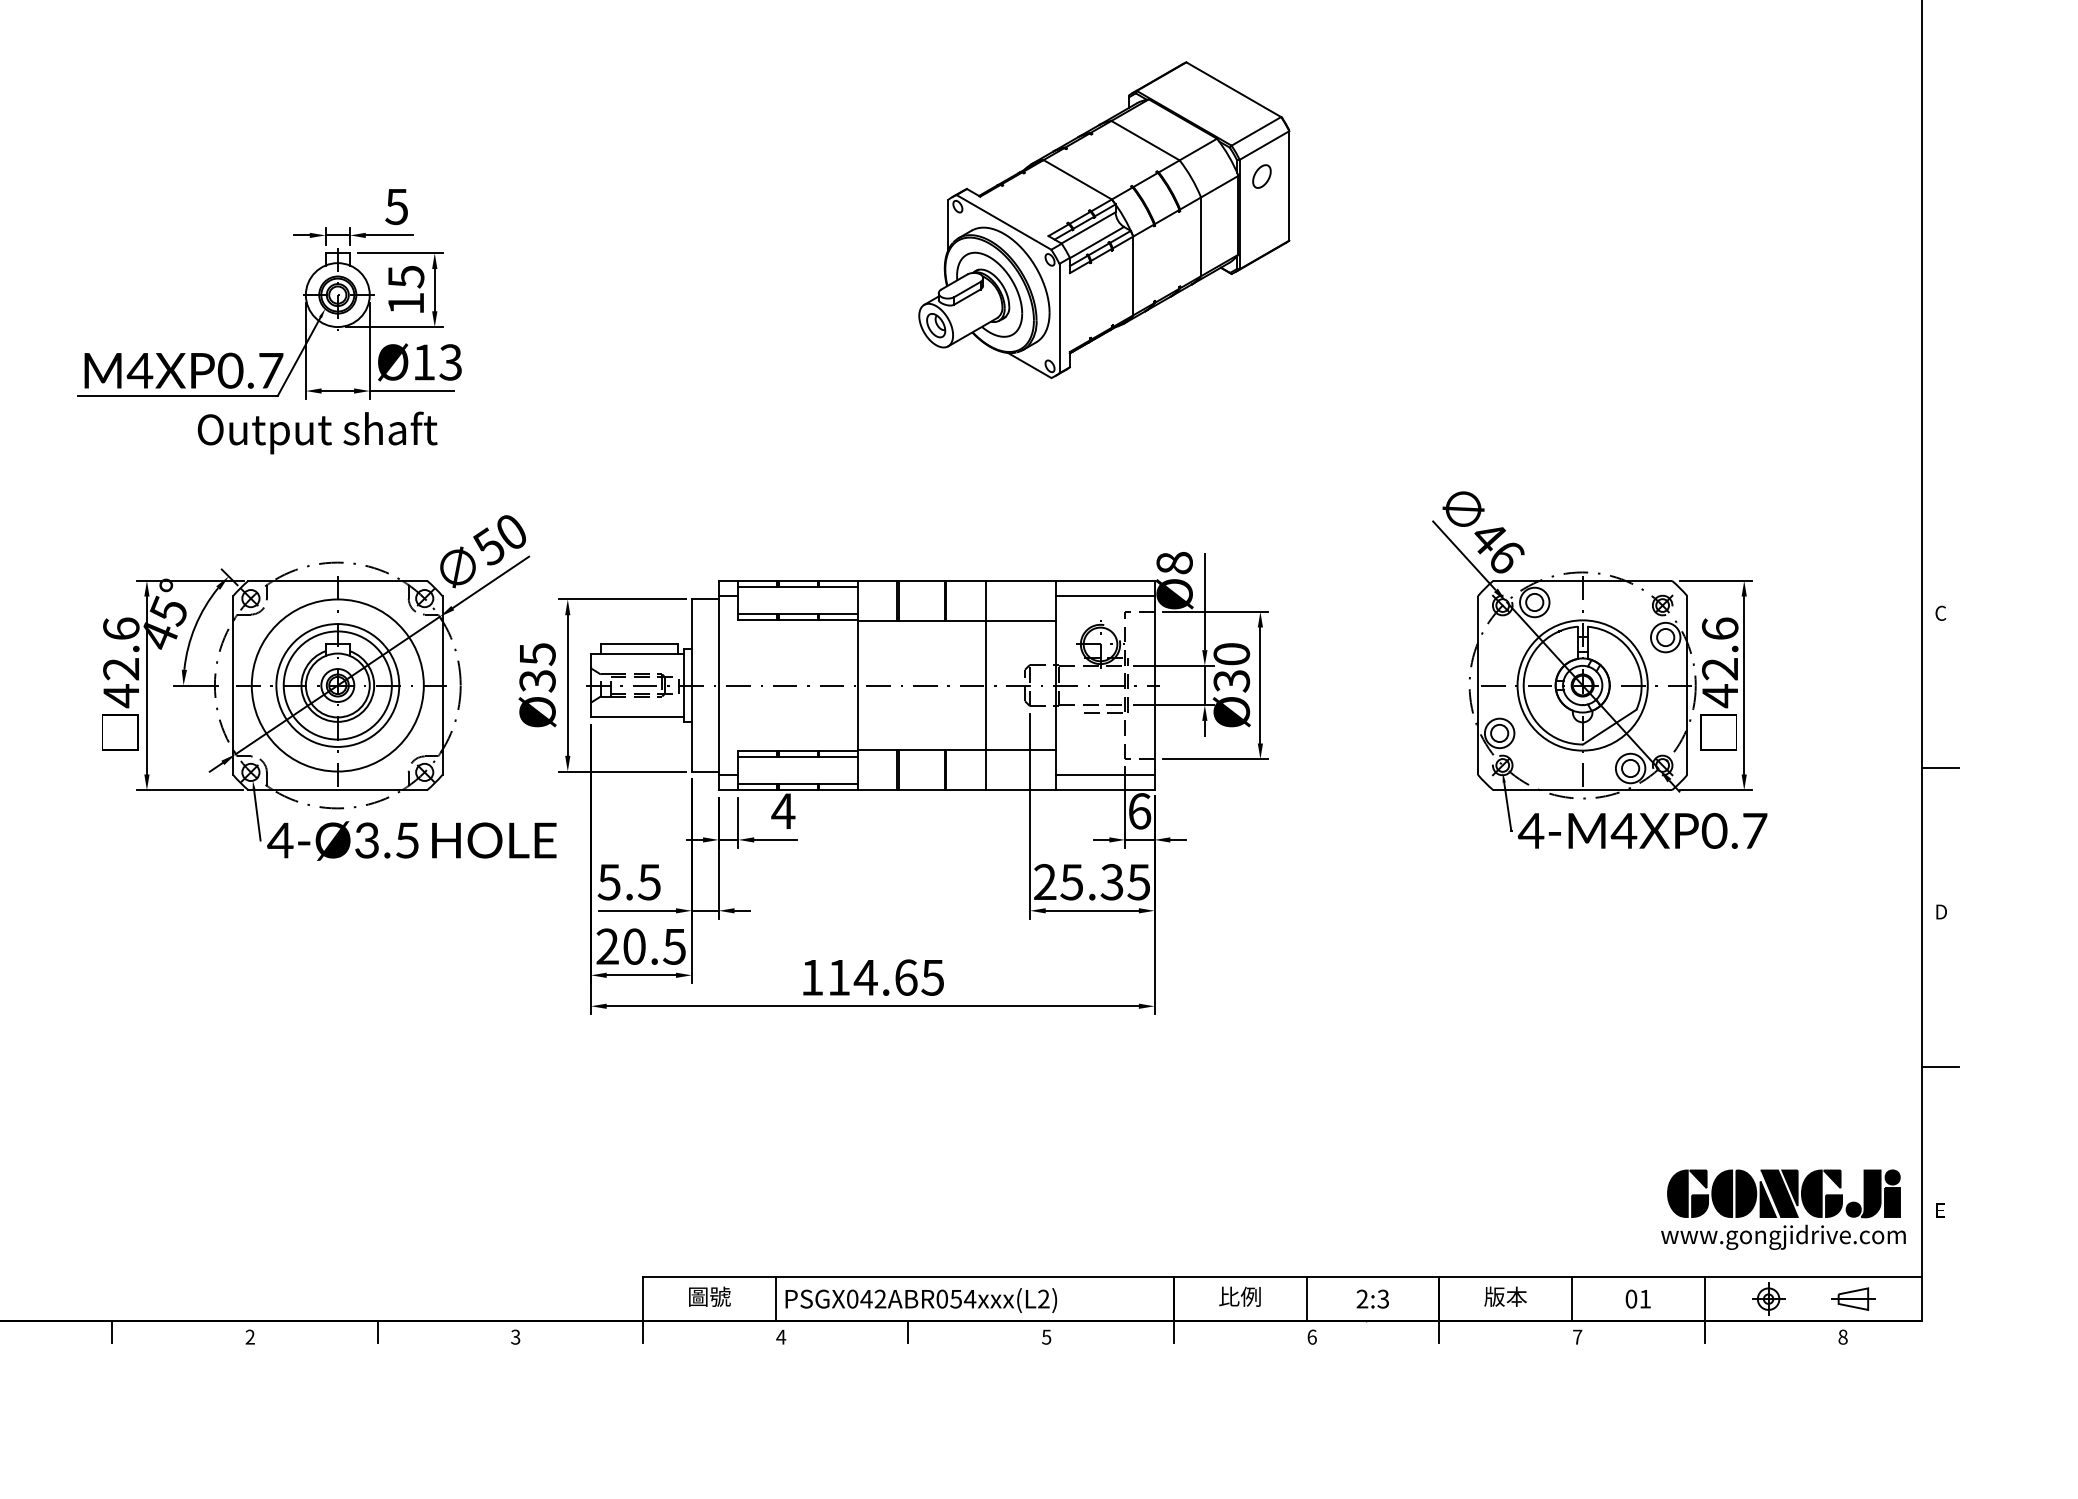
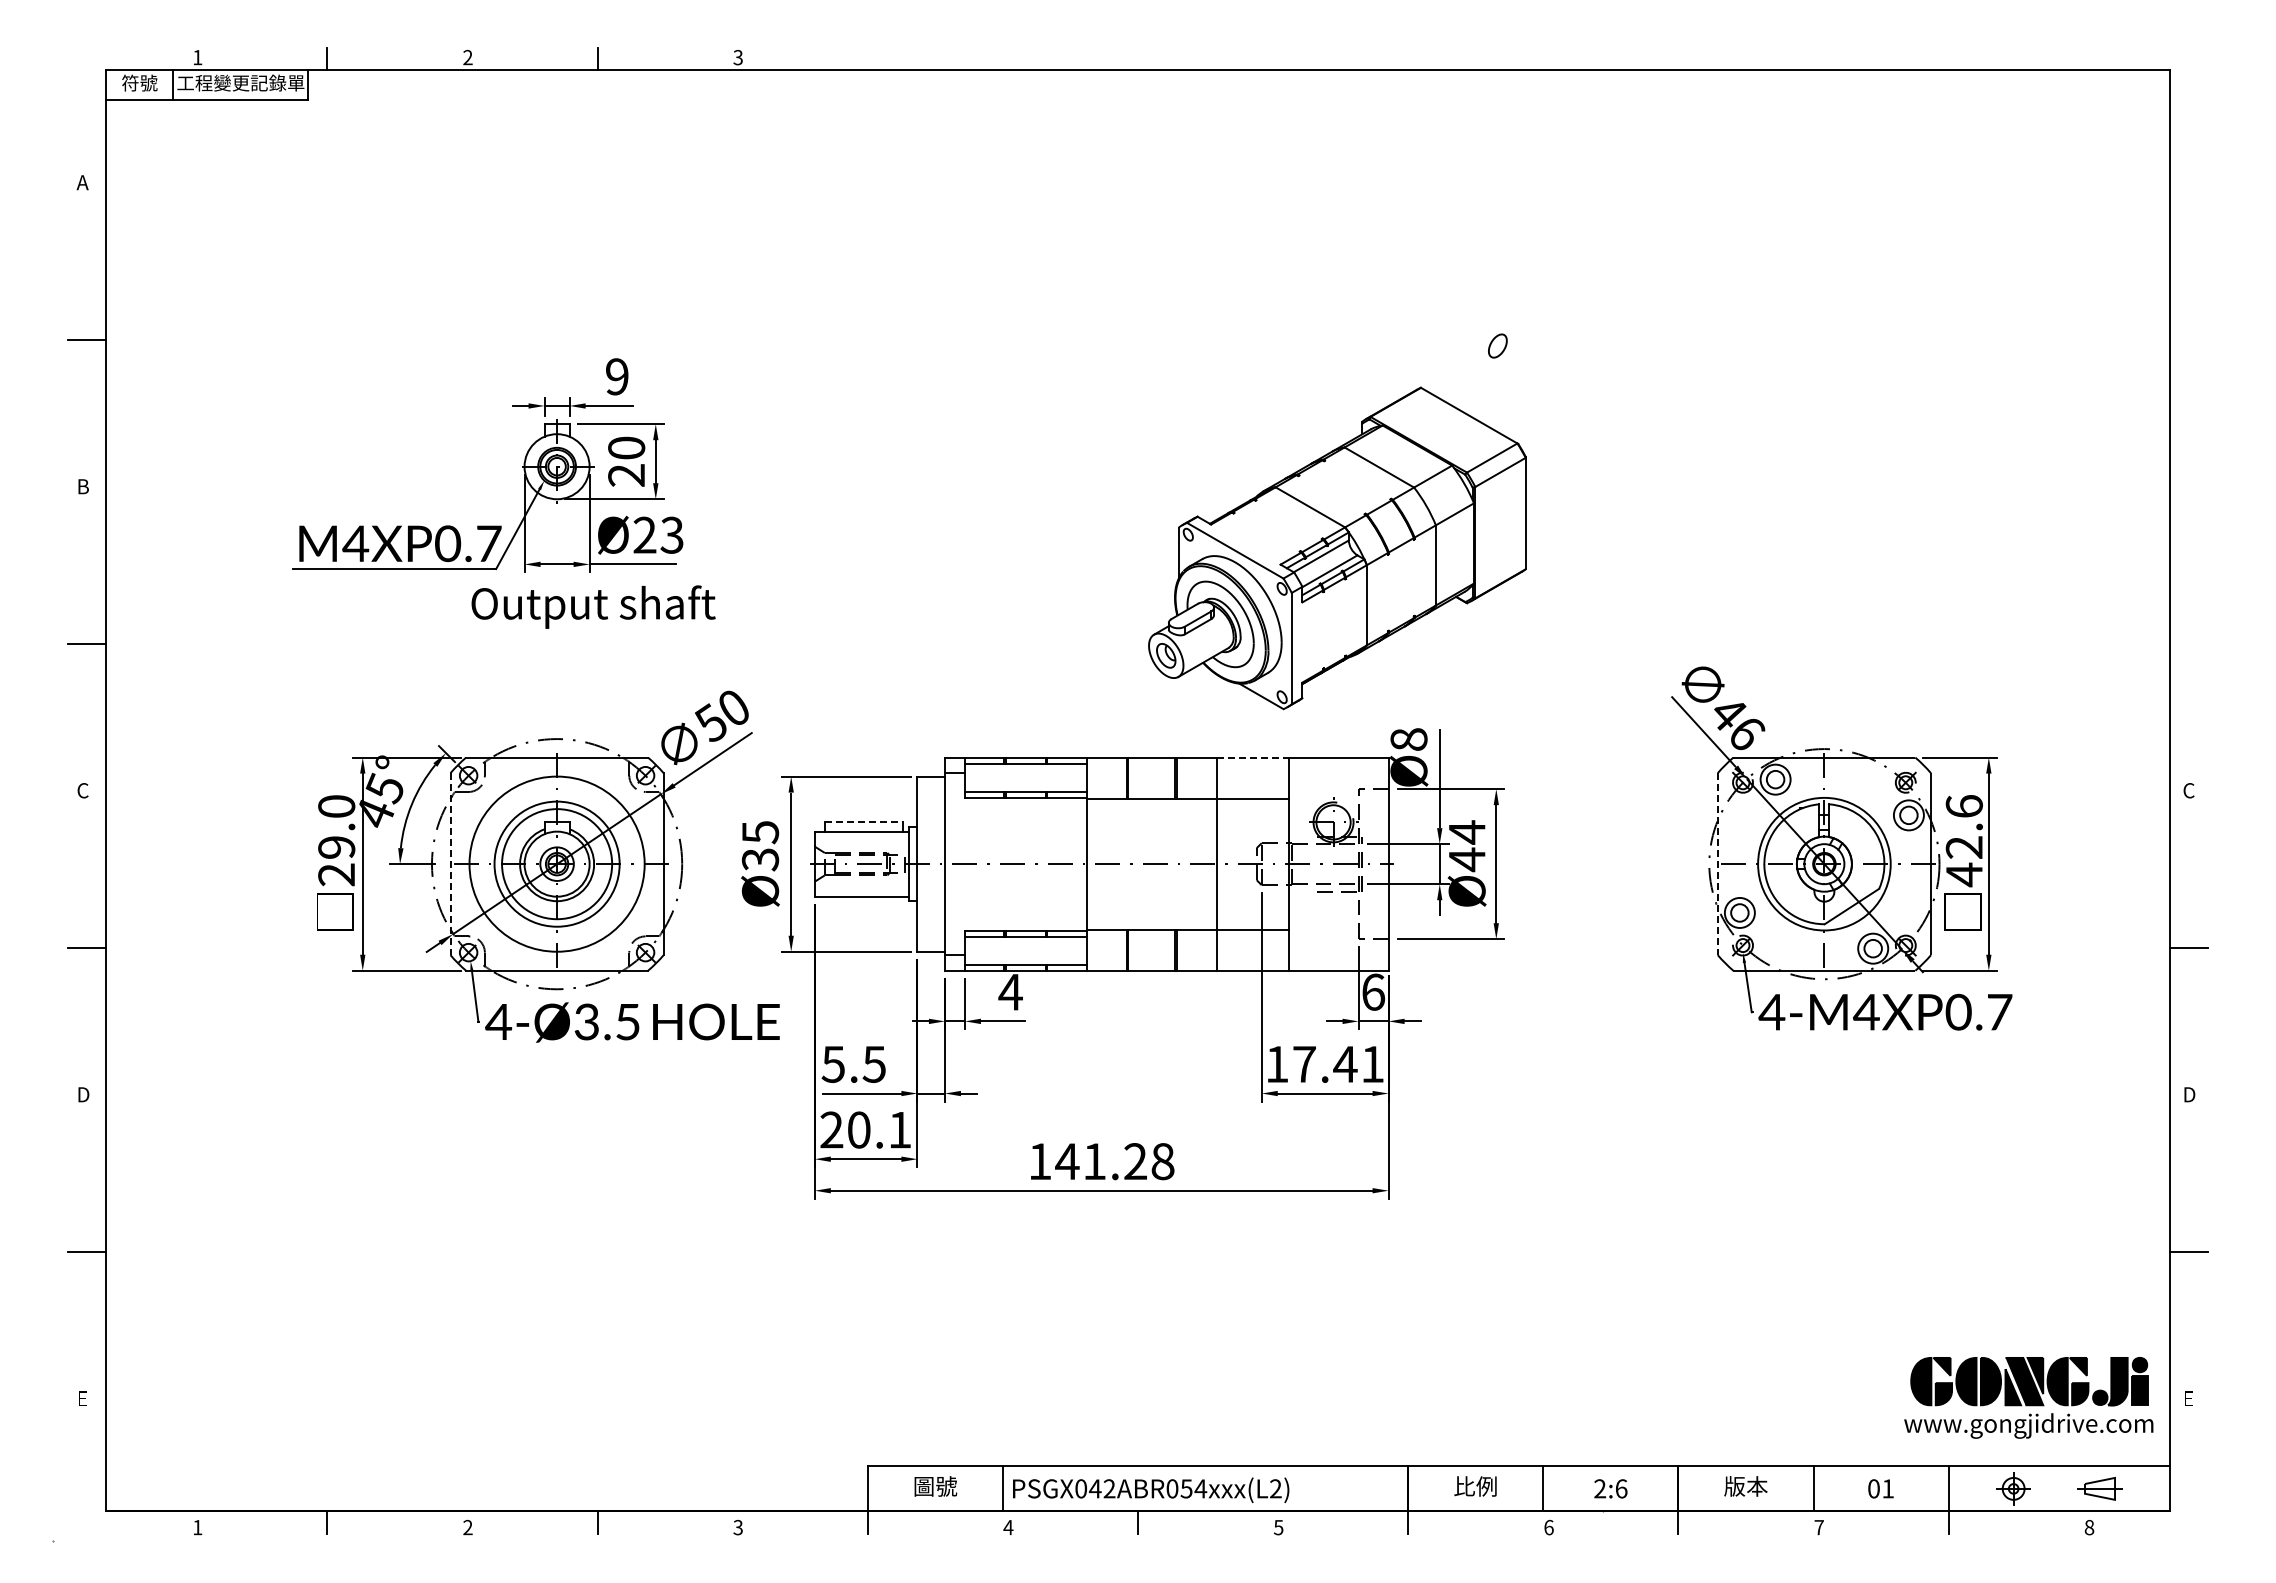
text: (396, 206) -> (616, 376), 5 -> 9
part: (1104, 220) -> (1337, 548), moved
text: (405, 289) -> (626, 461), 15 -> 20
text: (423, 361) -> (644, 534), Ø13 -> Ø23
text: (317, 432) -> (593, 606), moved
line: (1020, 580) -> (1252, 757), solid -> dashed
line: (1105, 596) -> (1338, 773), removed
line: (639, 643) -> (864, 821), solid -> dashed
text: (121, 663) -> (336, 841), 42.6 -> 29.0
text: (1231, 668) -> (1466, 846), Ø30 -> Ø44
line: (233, 685) -> (450, 864), solid -> dashed
line: (1477, 685) -> (1717, 864), solid -> dashed
line: (1105, 775) -> (1338, 955), removed
text: (1091, 881) -> (1324, 1063), 25.35 -> 17.41
text: (674, 947) -> (899, 1130), 20.5 -> 20.1
text: (885, 977) -> (1114, 1161), 114.65 -> 141.28
text: (1383, 1298) -> (1621, 1488), 2:3 -> 2:6

